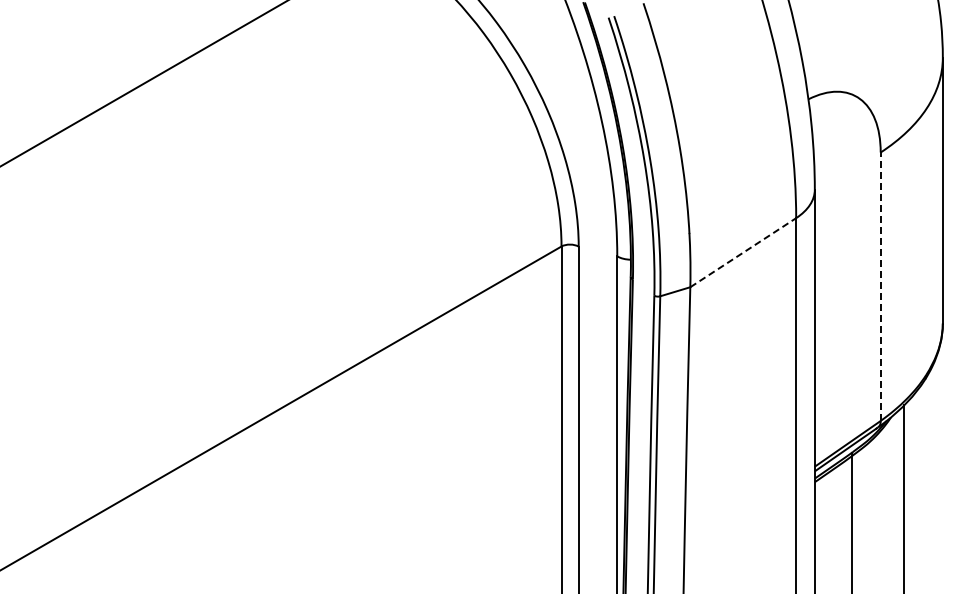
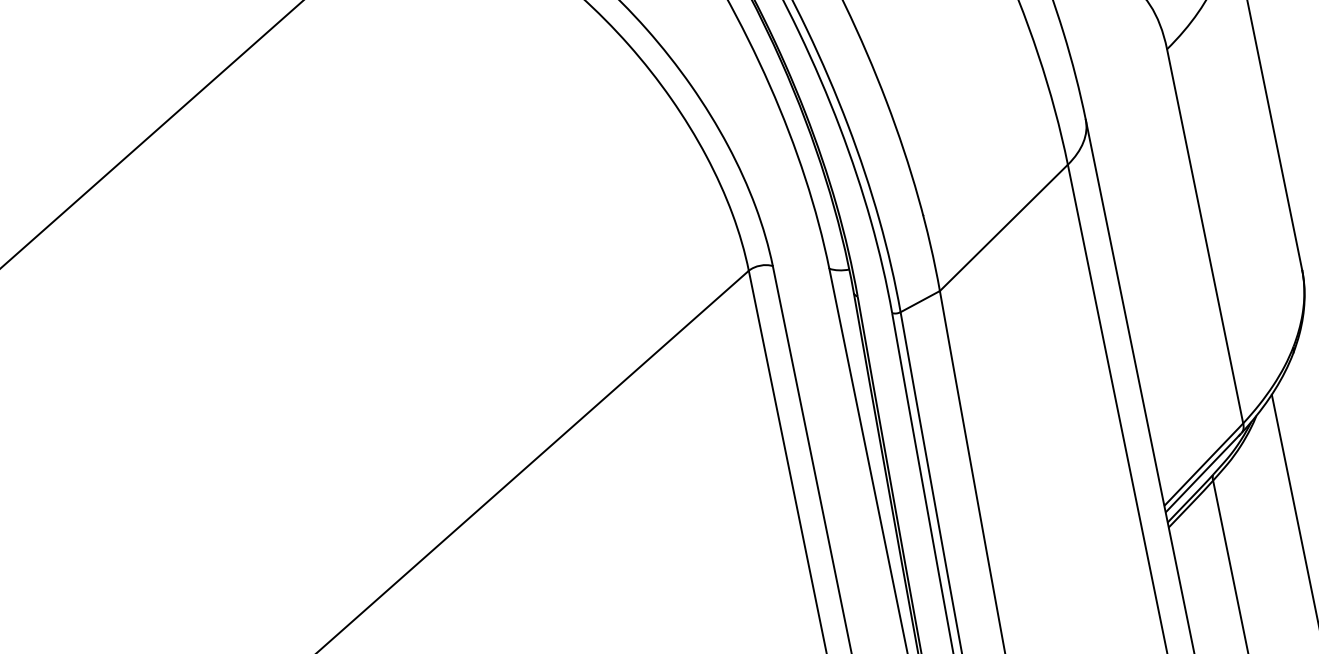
line: (743, 252) -> (1004, 227), dashed -> solid
line: (880, 286) -> (1204, 236), dashed -> solid

